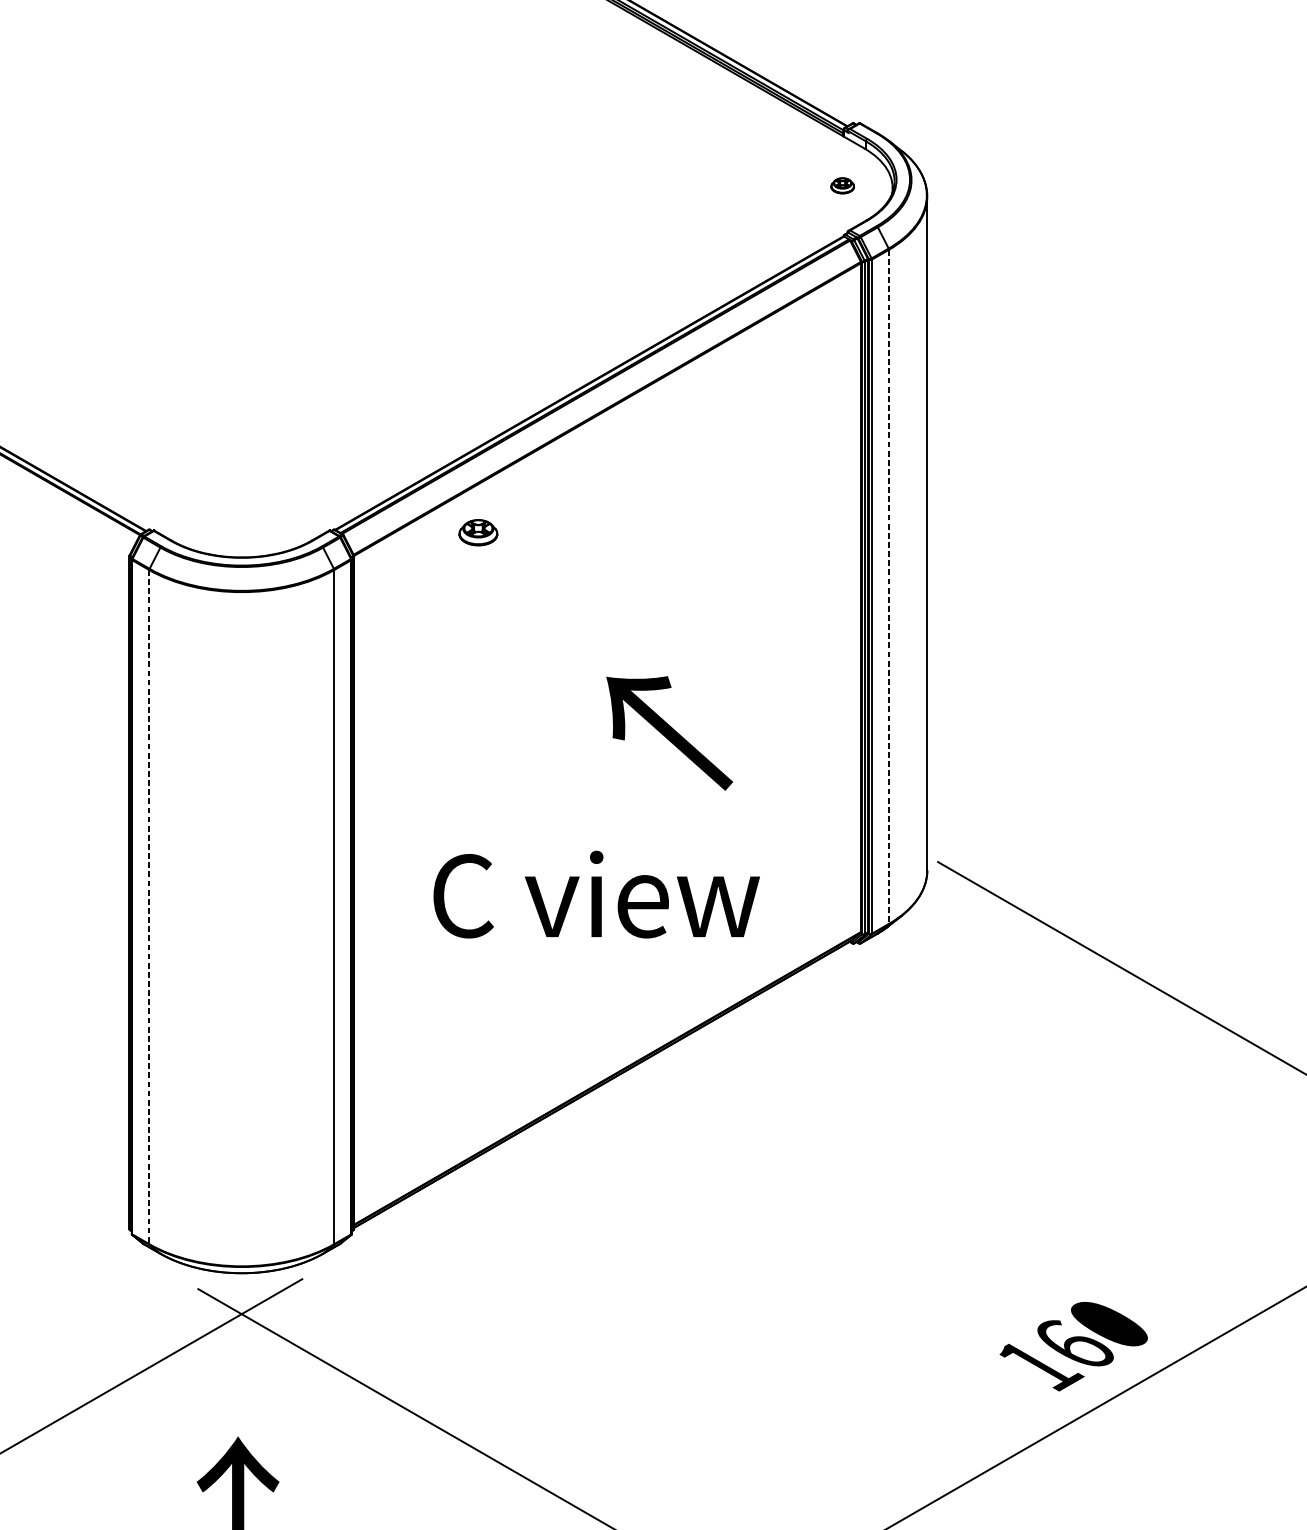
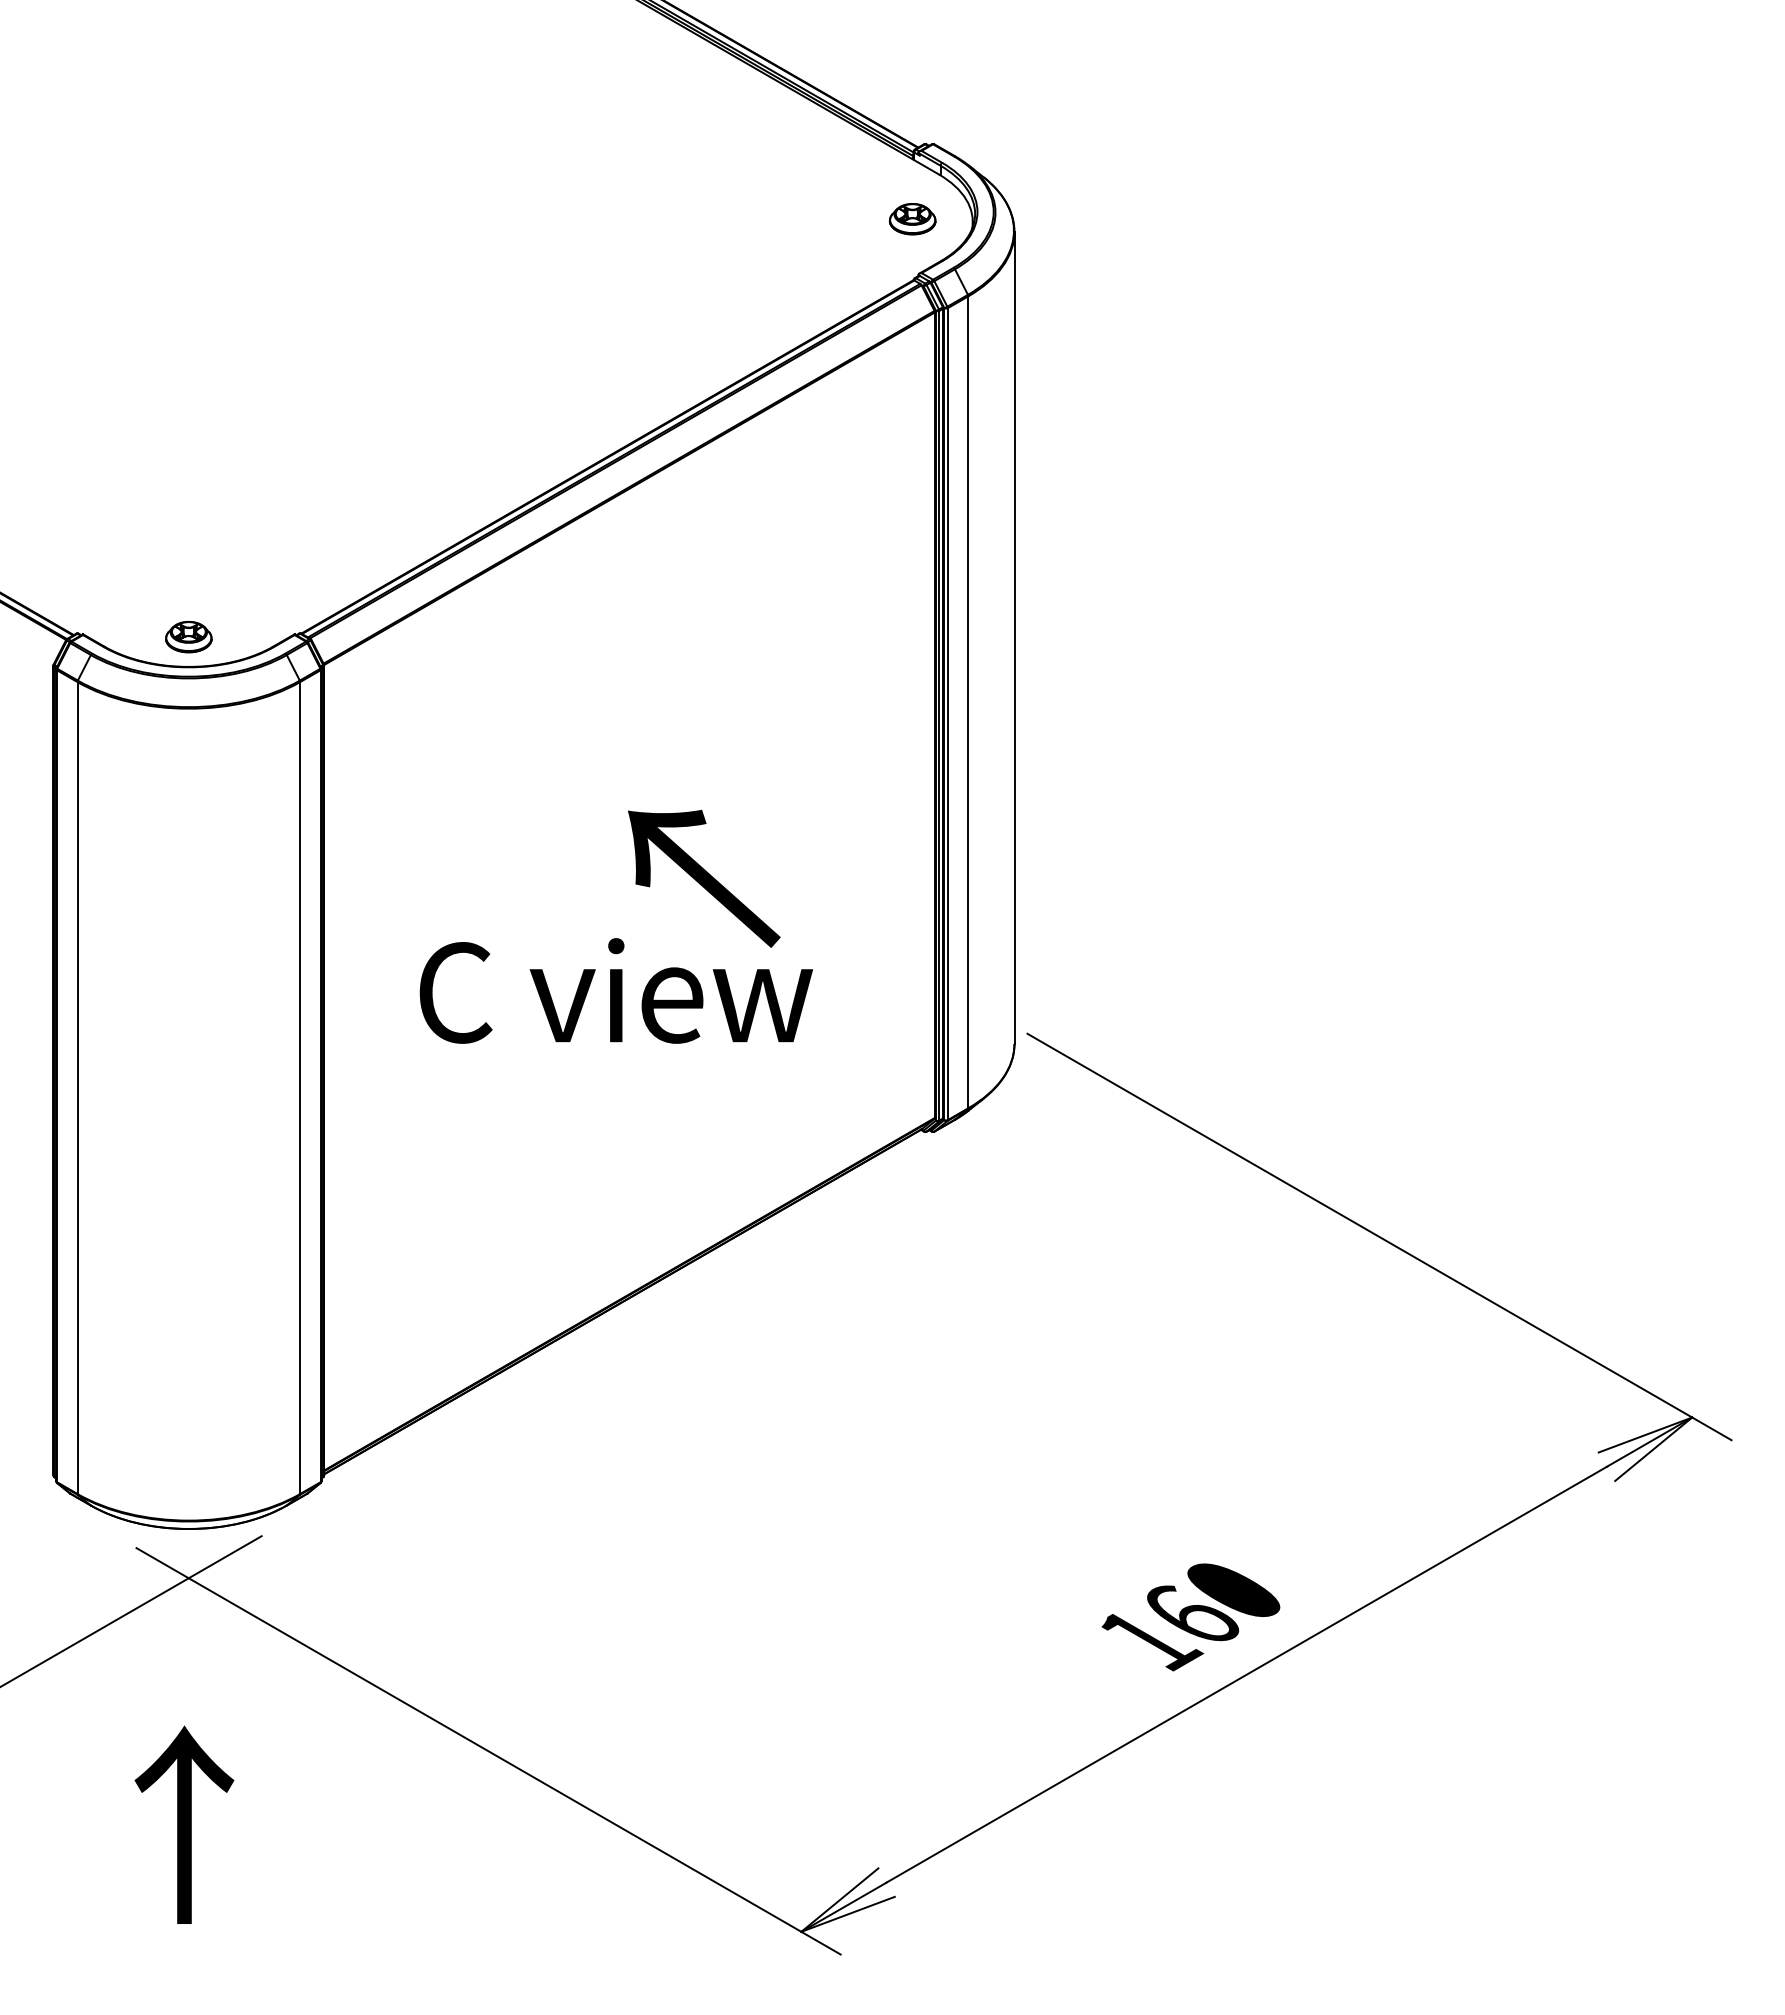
part: (842, 185) -> (912, 219), size x1.67
part: (478, 532) -> (188, 636), moved
line: (889, 587) -> (968, 702), dashed -> solid
text: (596, 894) -> (616, 990), moved
line: (149, 907) -> (77, 1088), dashed -> solid

